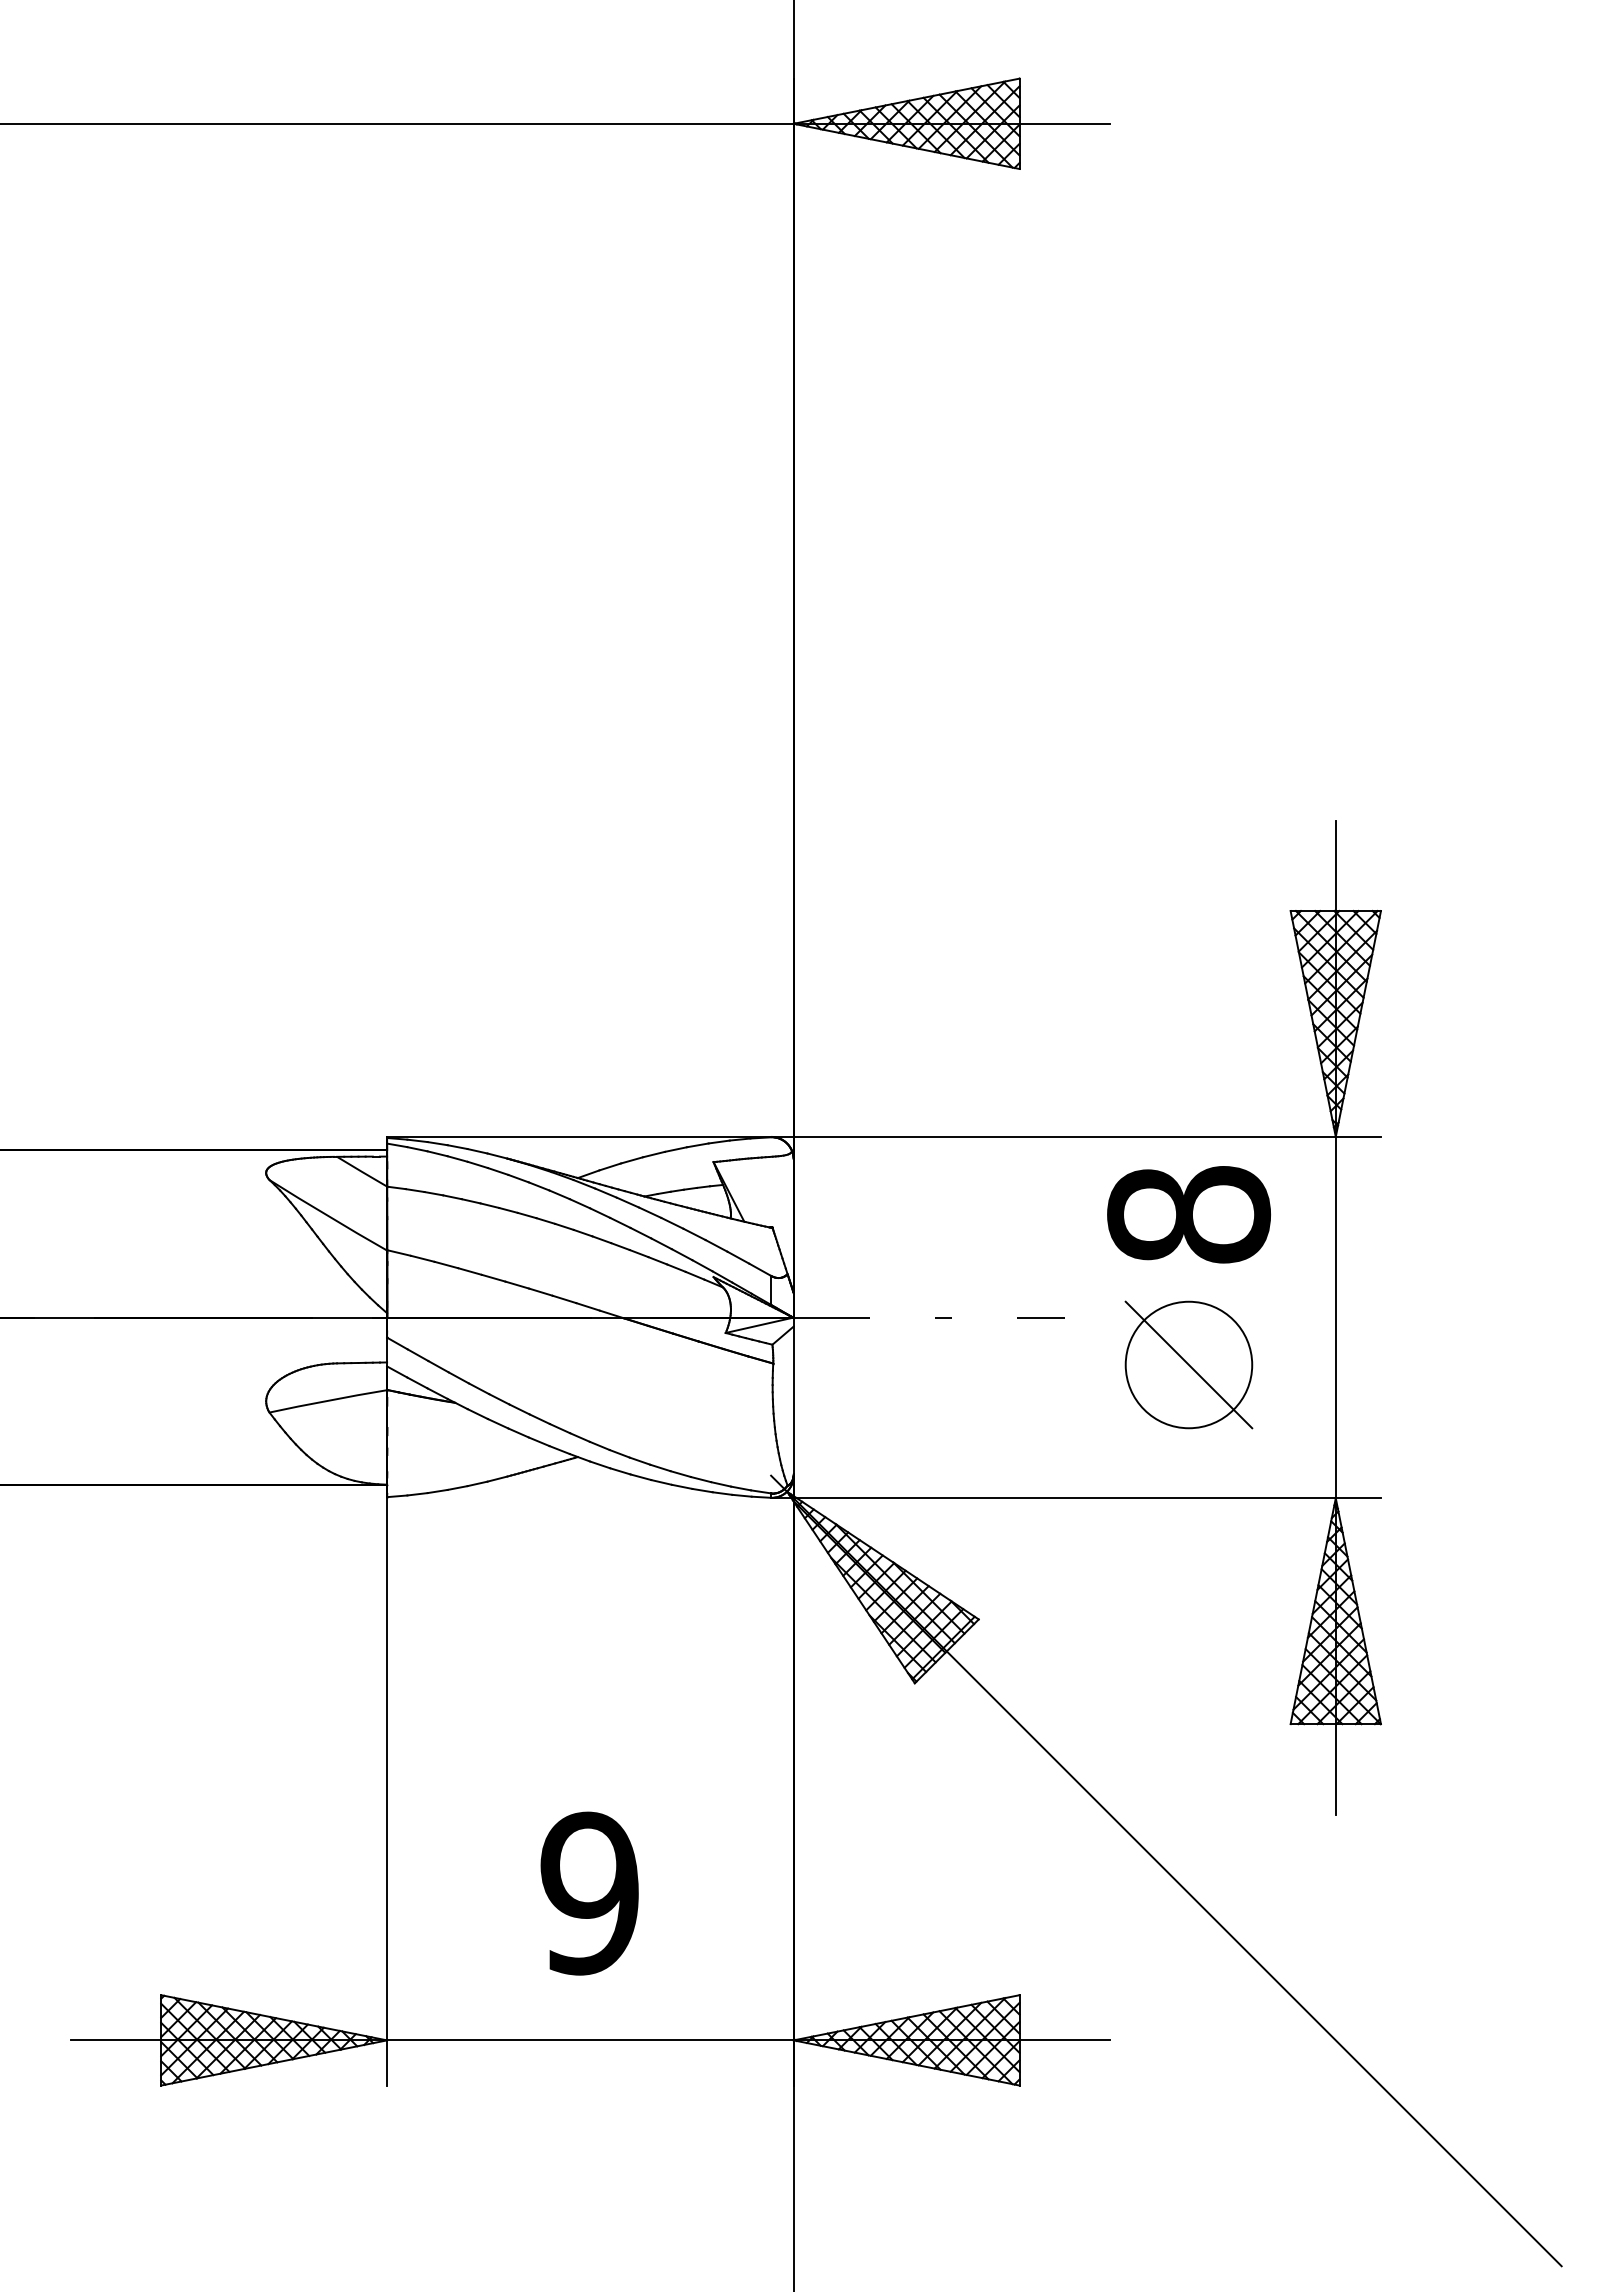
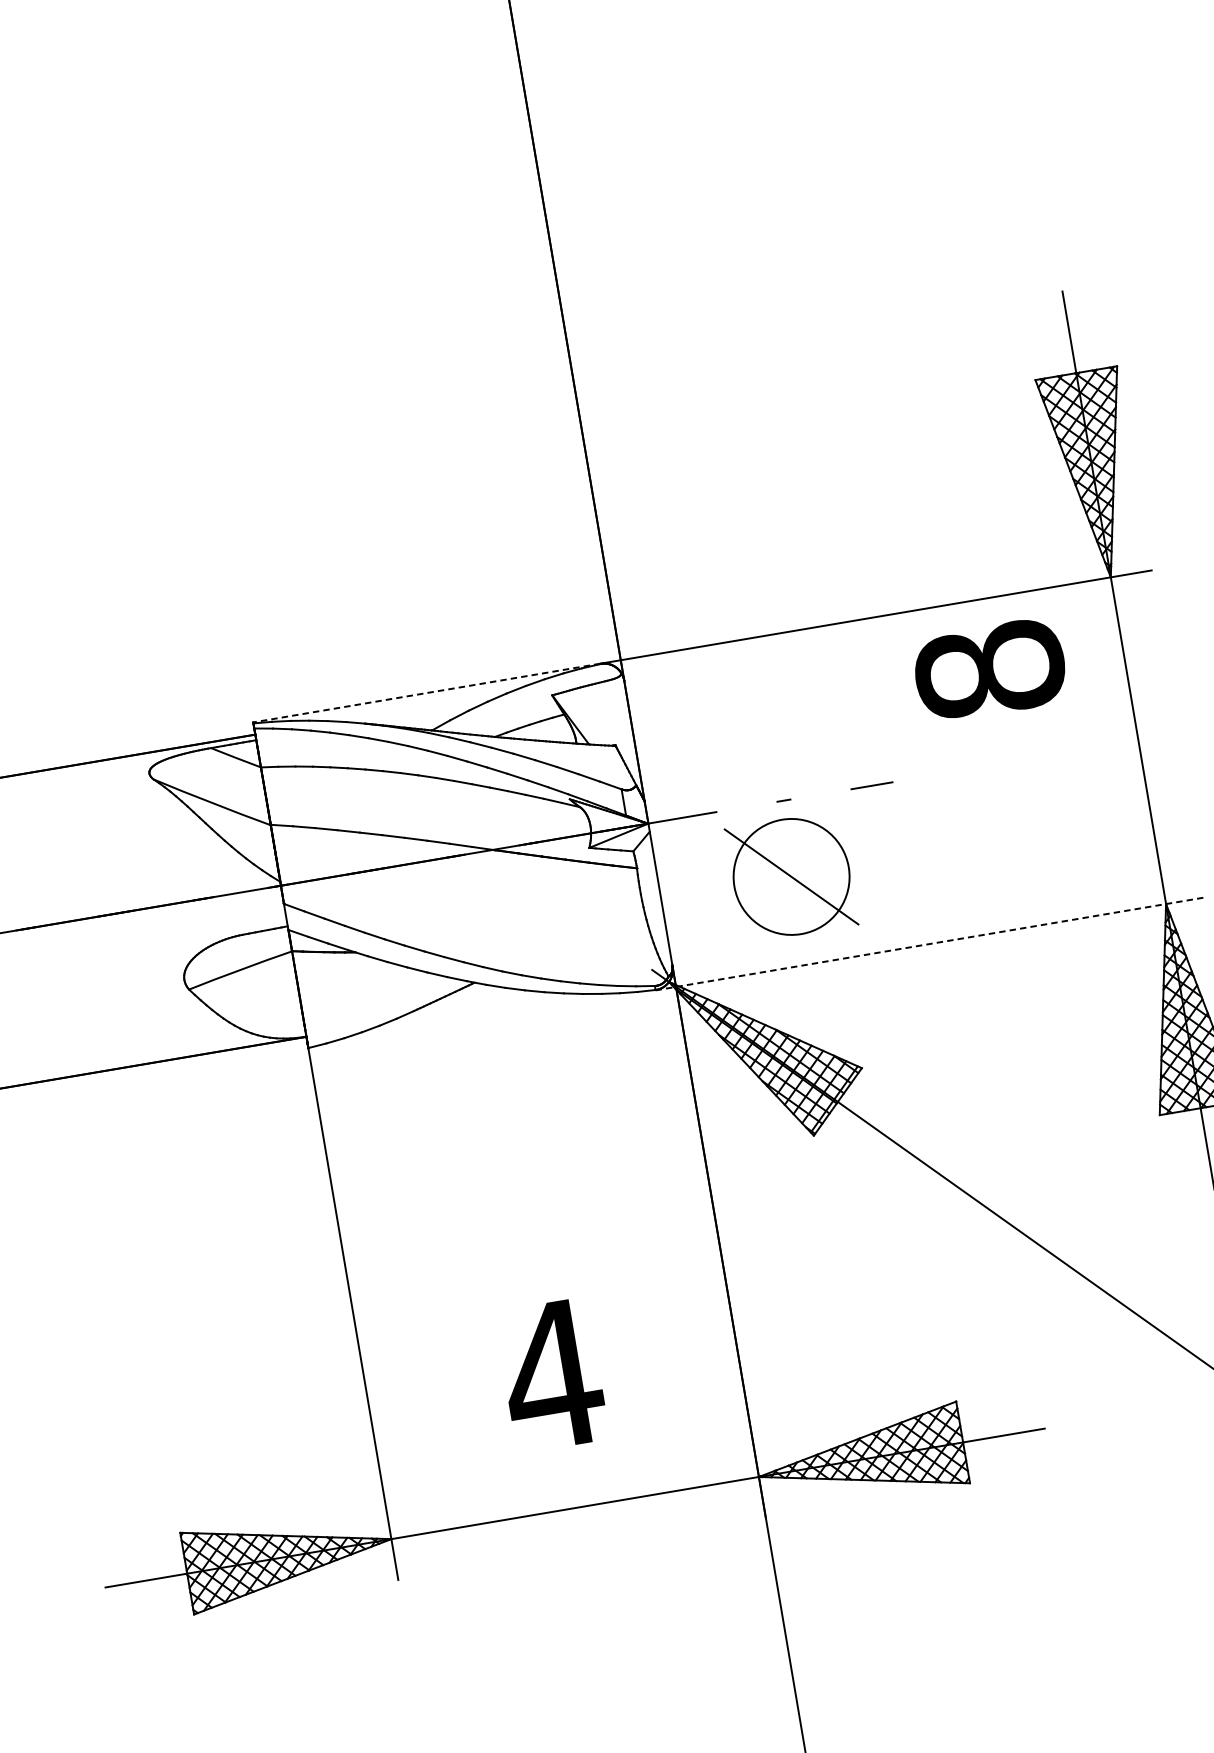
line: (579, 1136) -> (427, 692), solid -> dashed
part: (1188, 1364) -> (791, 876), moved
line: (1076, 1498) -> (931, 943), solid -> dashed
text: (589, 1893) -> (551, 1375), 9 -> 4

